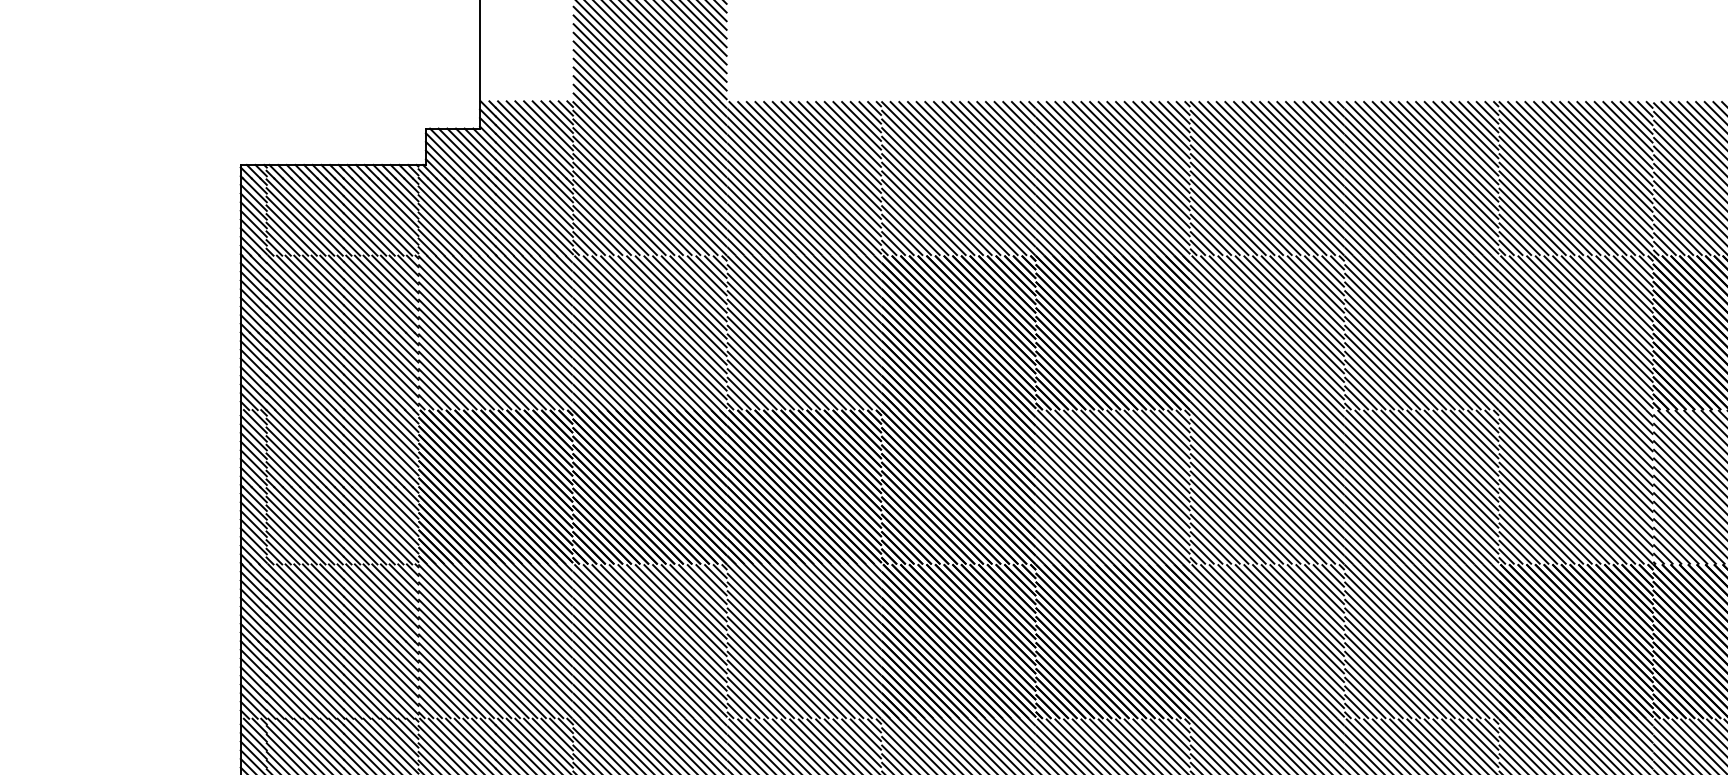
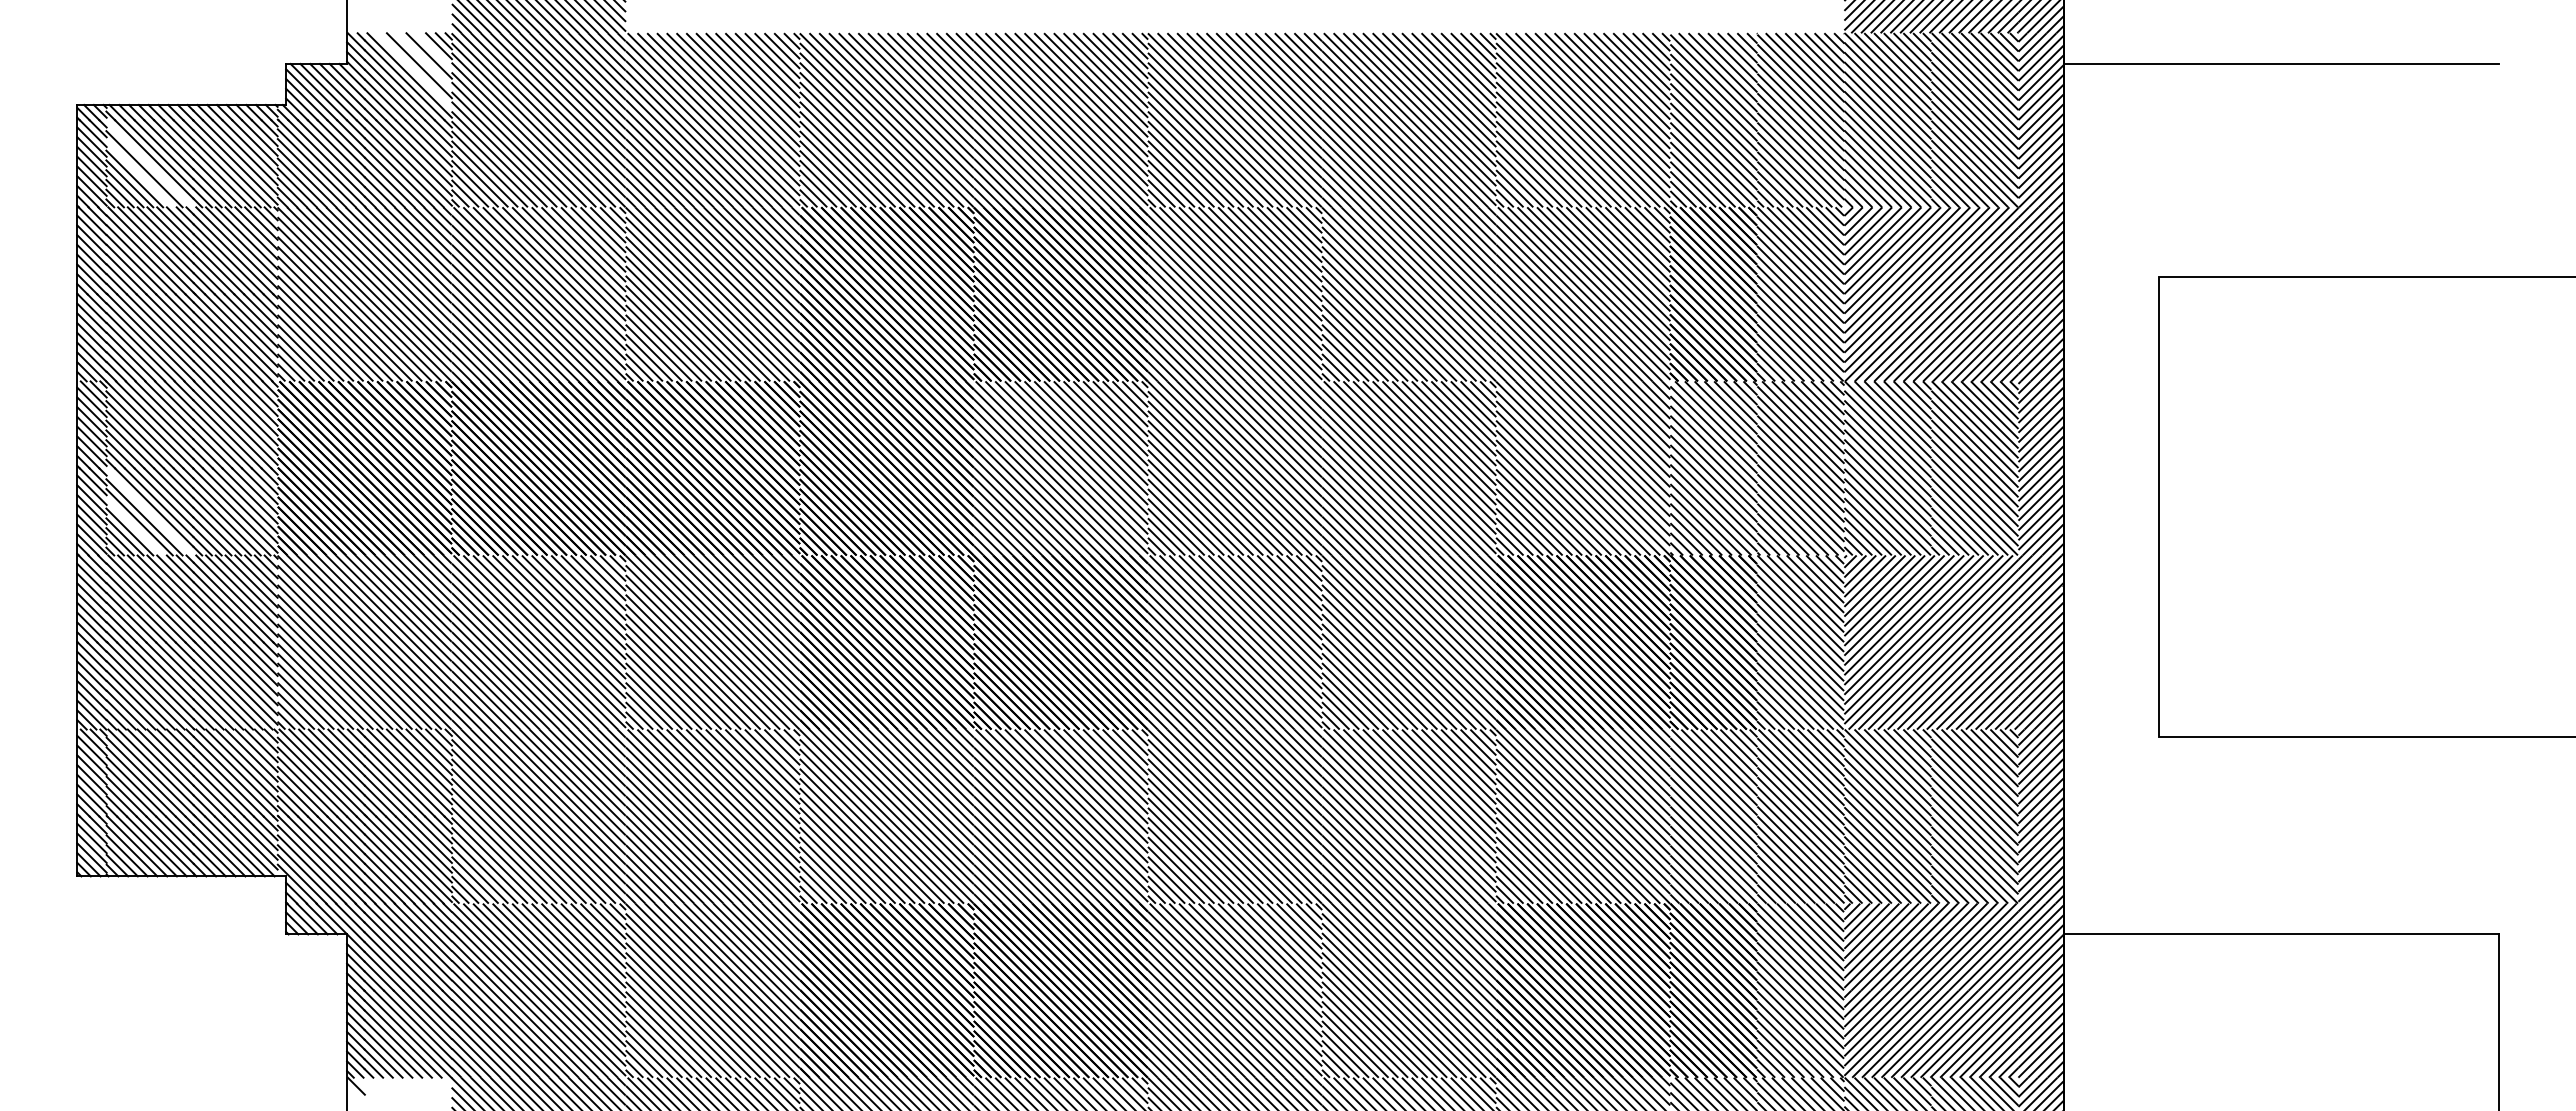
line: (556, 116) -> (433, 50), removed
line: (547, 125) -> (423, 60), removed
line: (539, 134) -> (414, 70), removed
line: (304, 217) -> (149, 164), removed
line: (295, 225) -> (139, 173), removed
line: (304, 526) -> (149, 512), removed
line: (291, 538) -> (134, 526), removed

